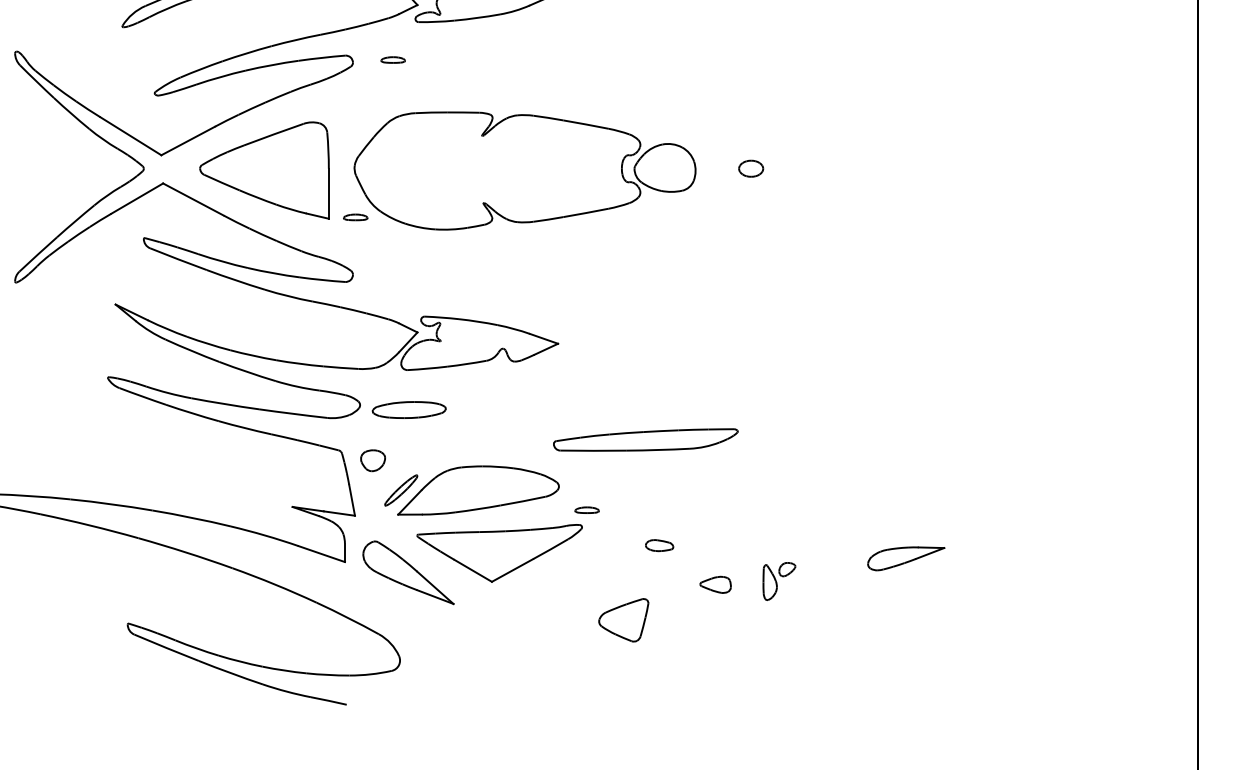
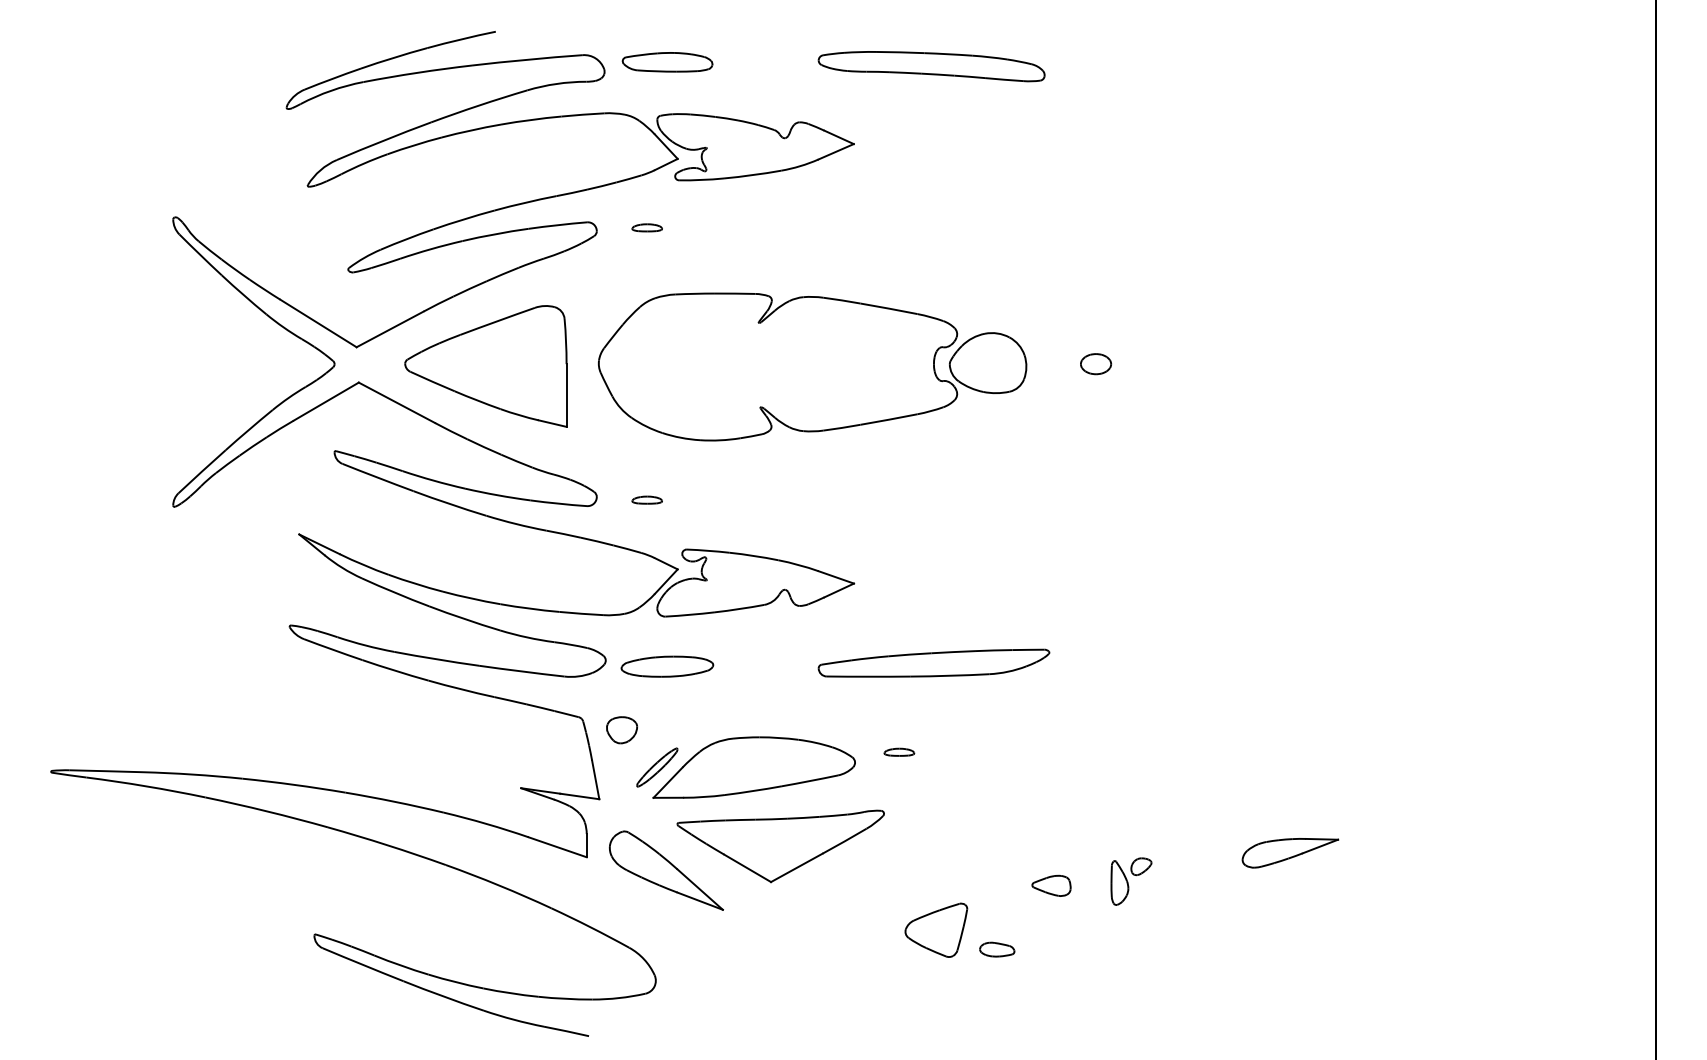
part: (355, 216) -> (646, 499), moved
part: (645, 439) -> (933, 662), moved
part: (587, 509) -> (899, 751), moved
part: (659, 545) -> (997, 949), moved

